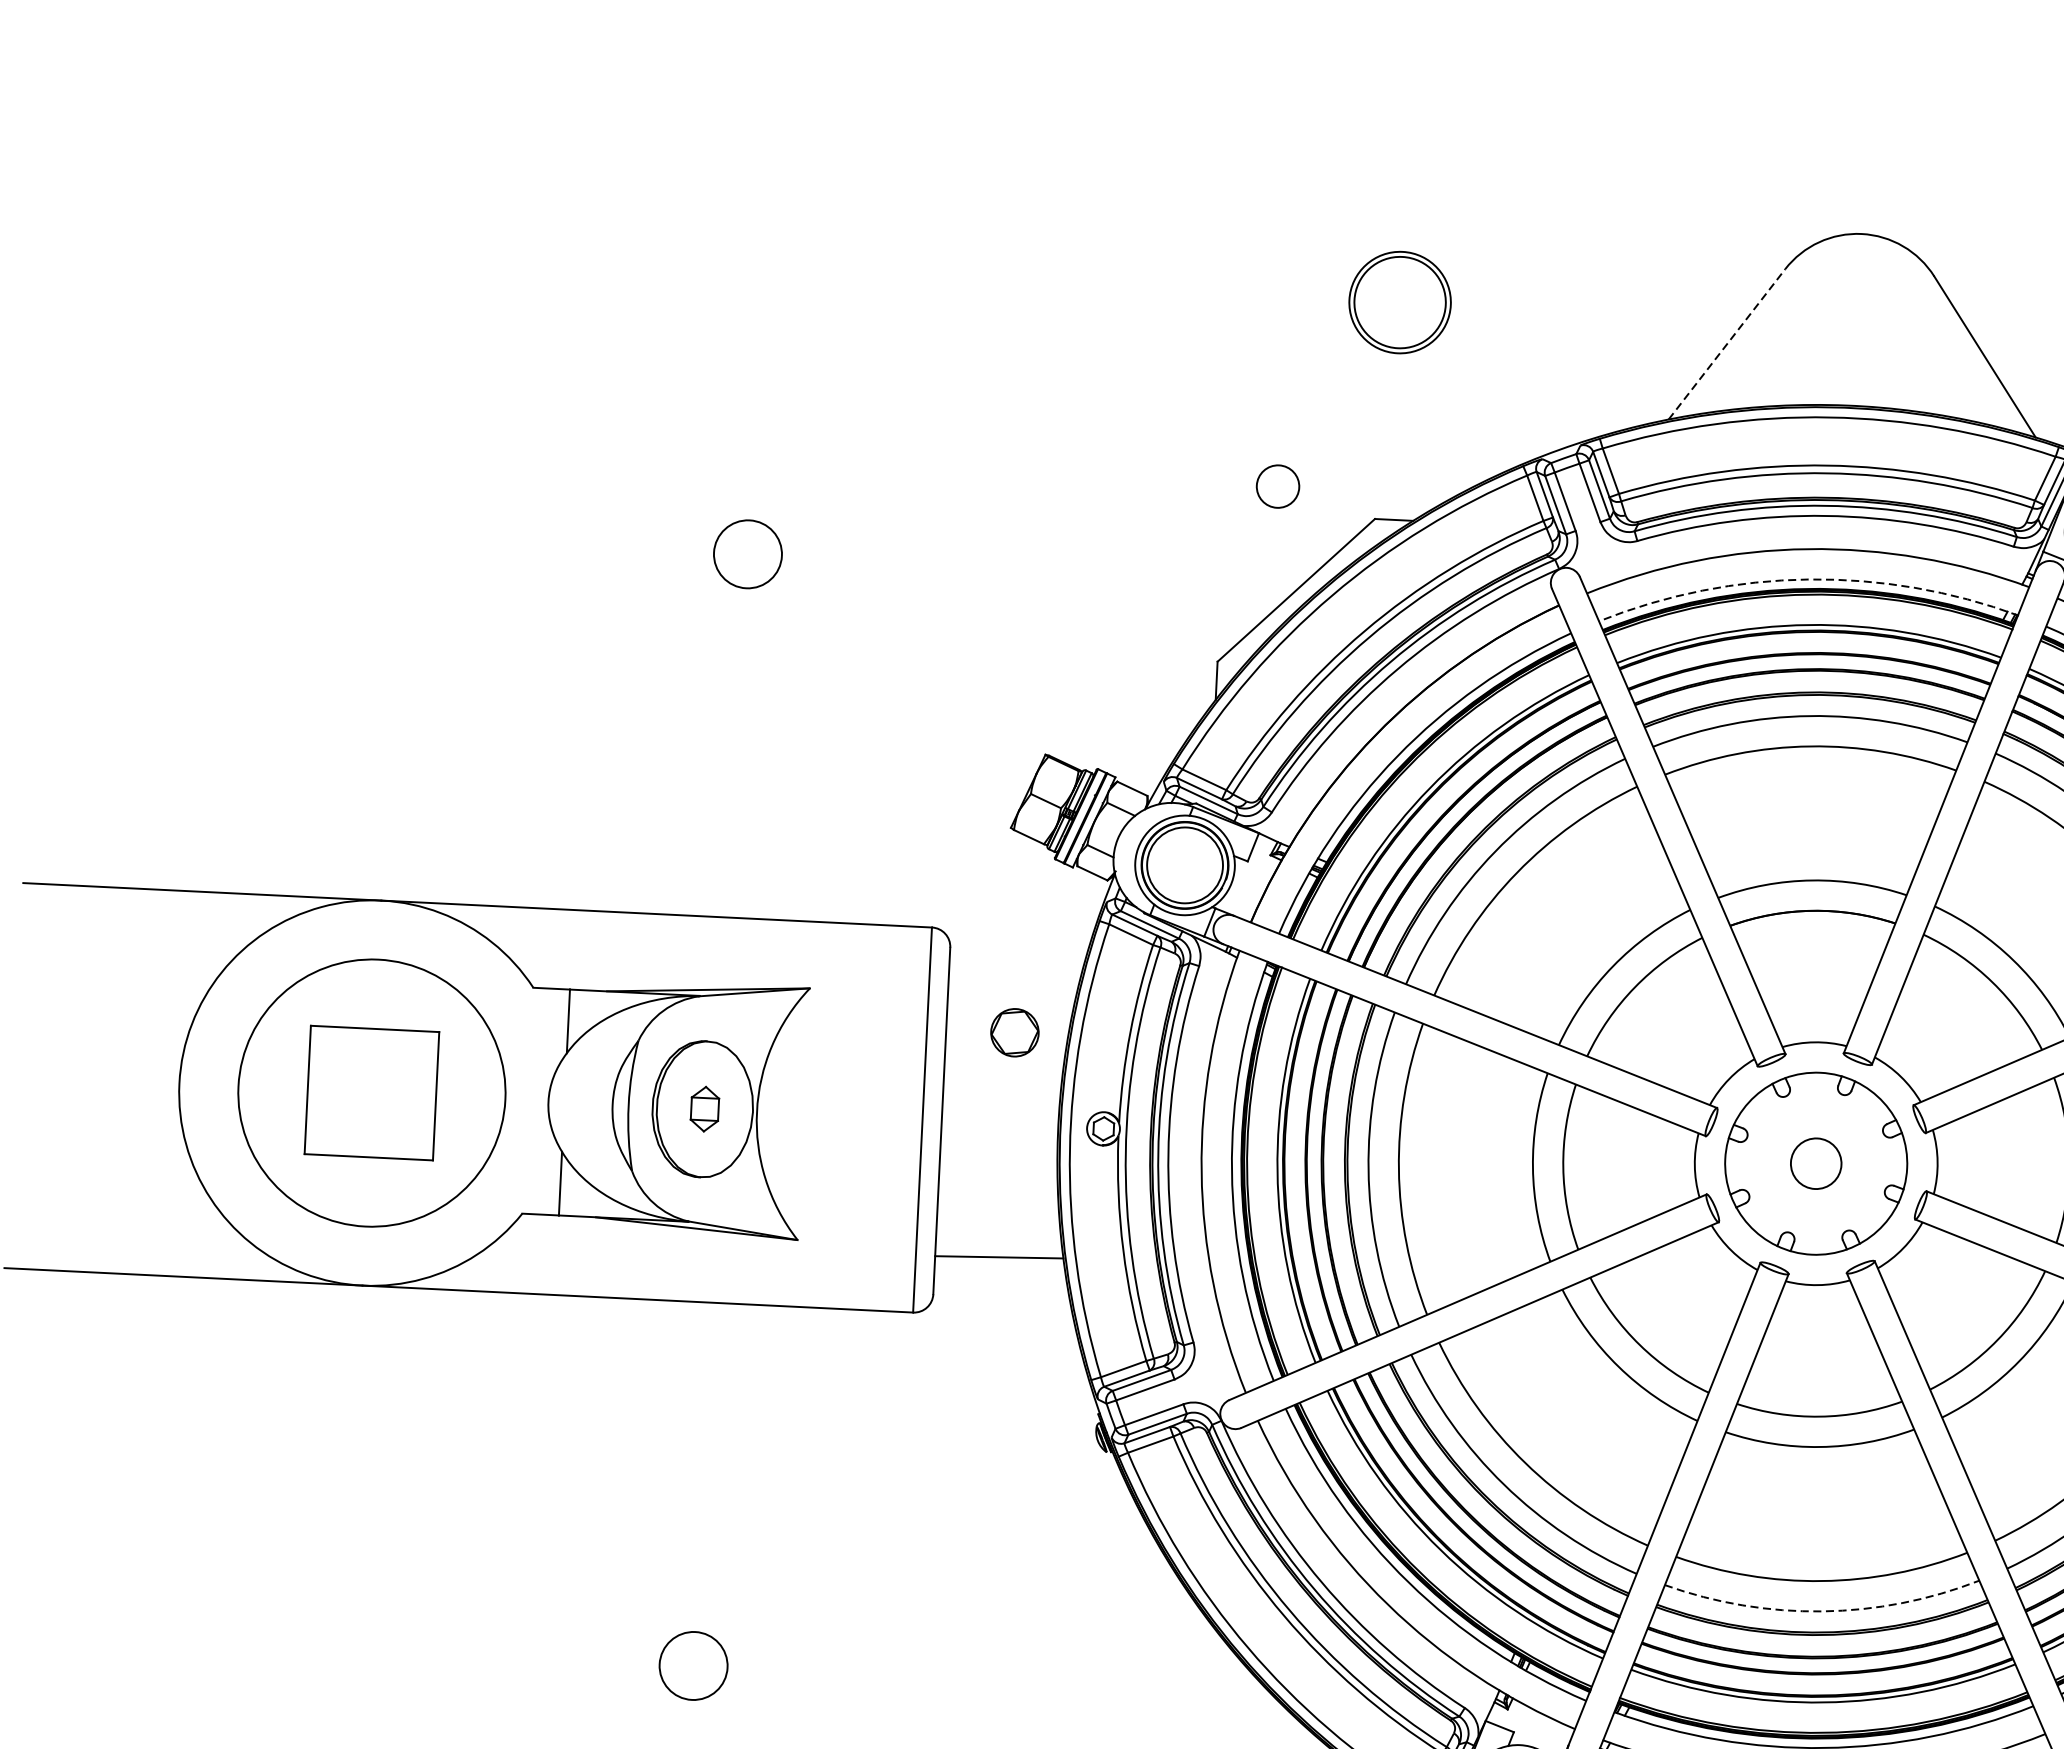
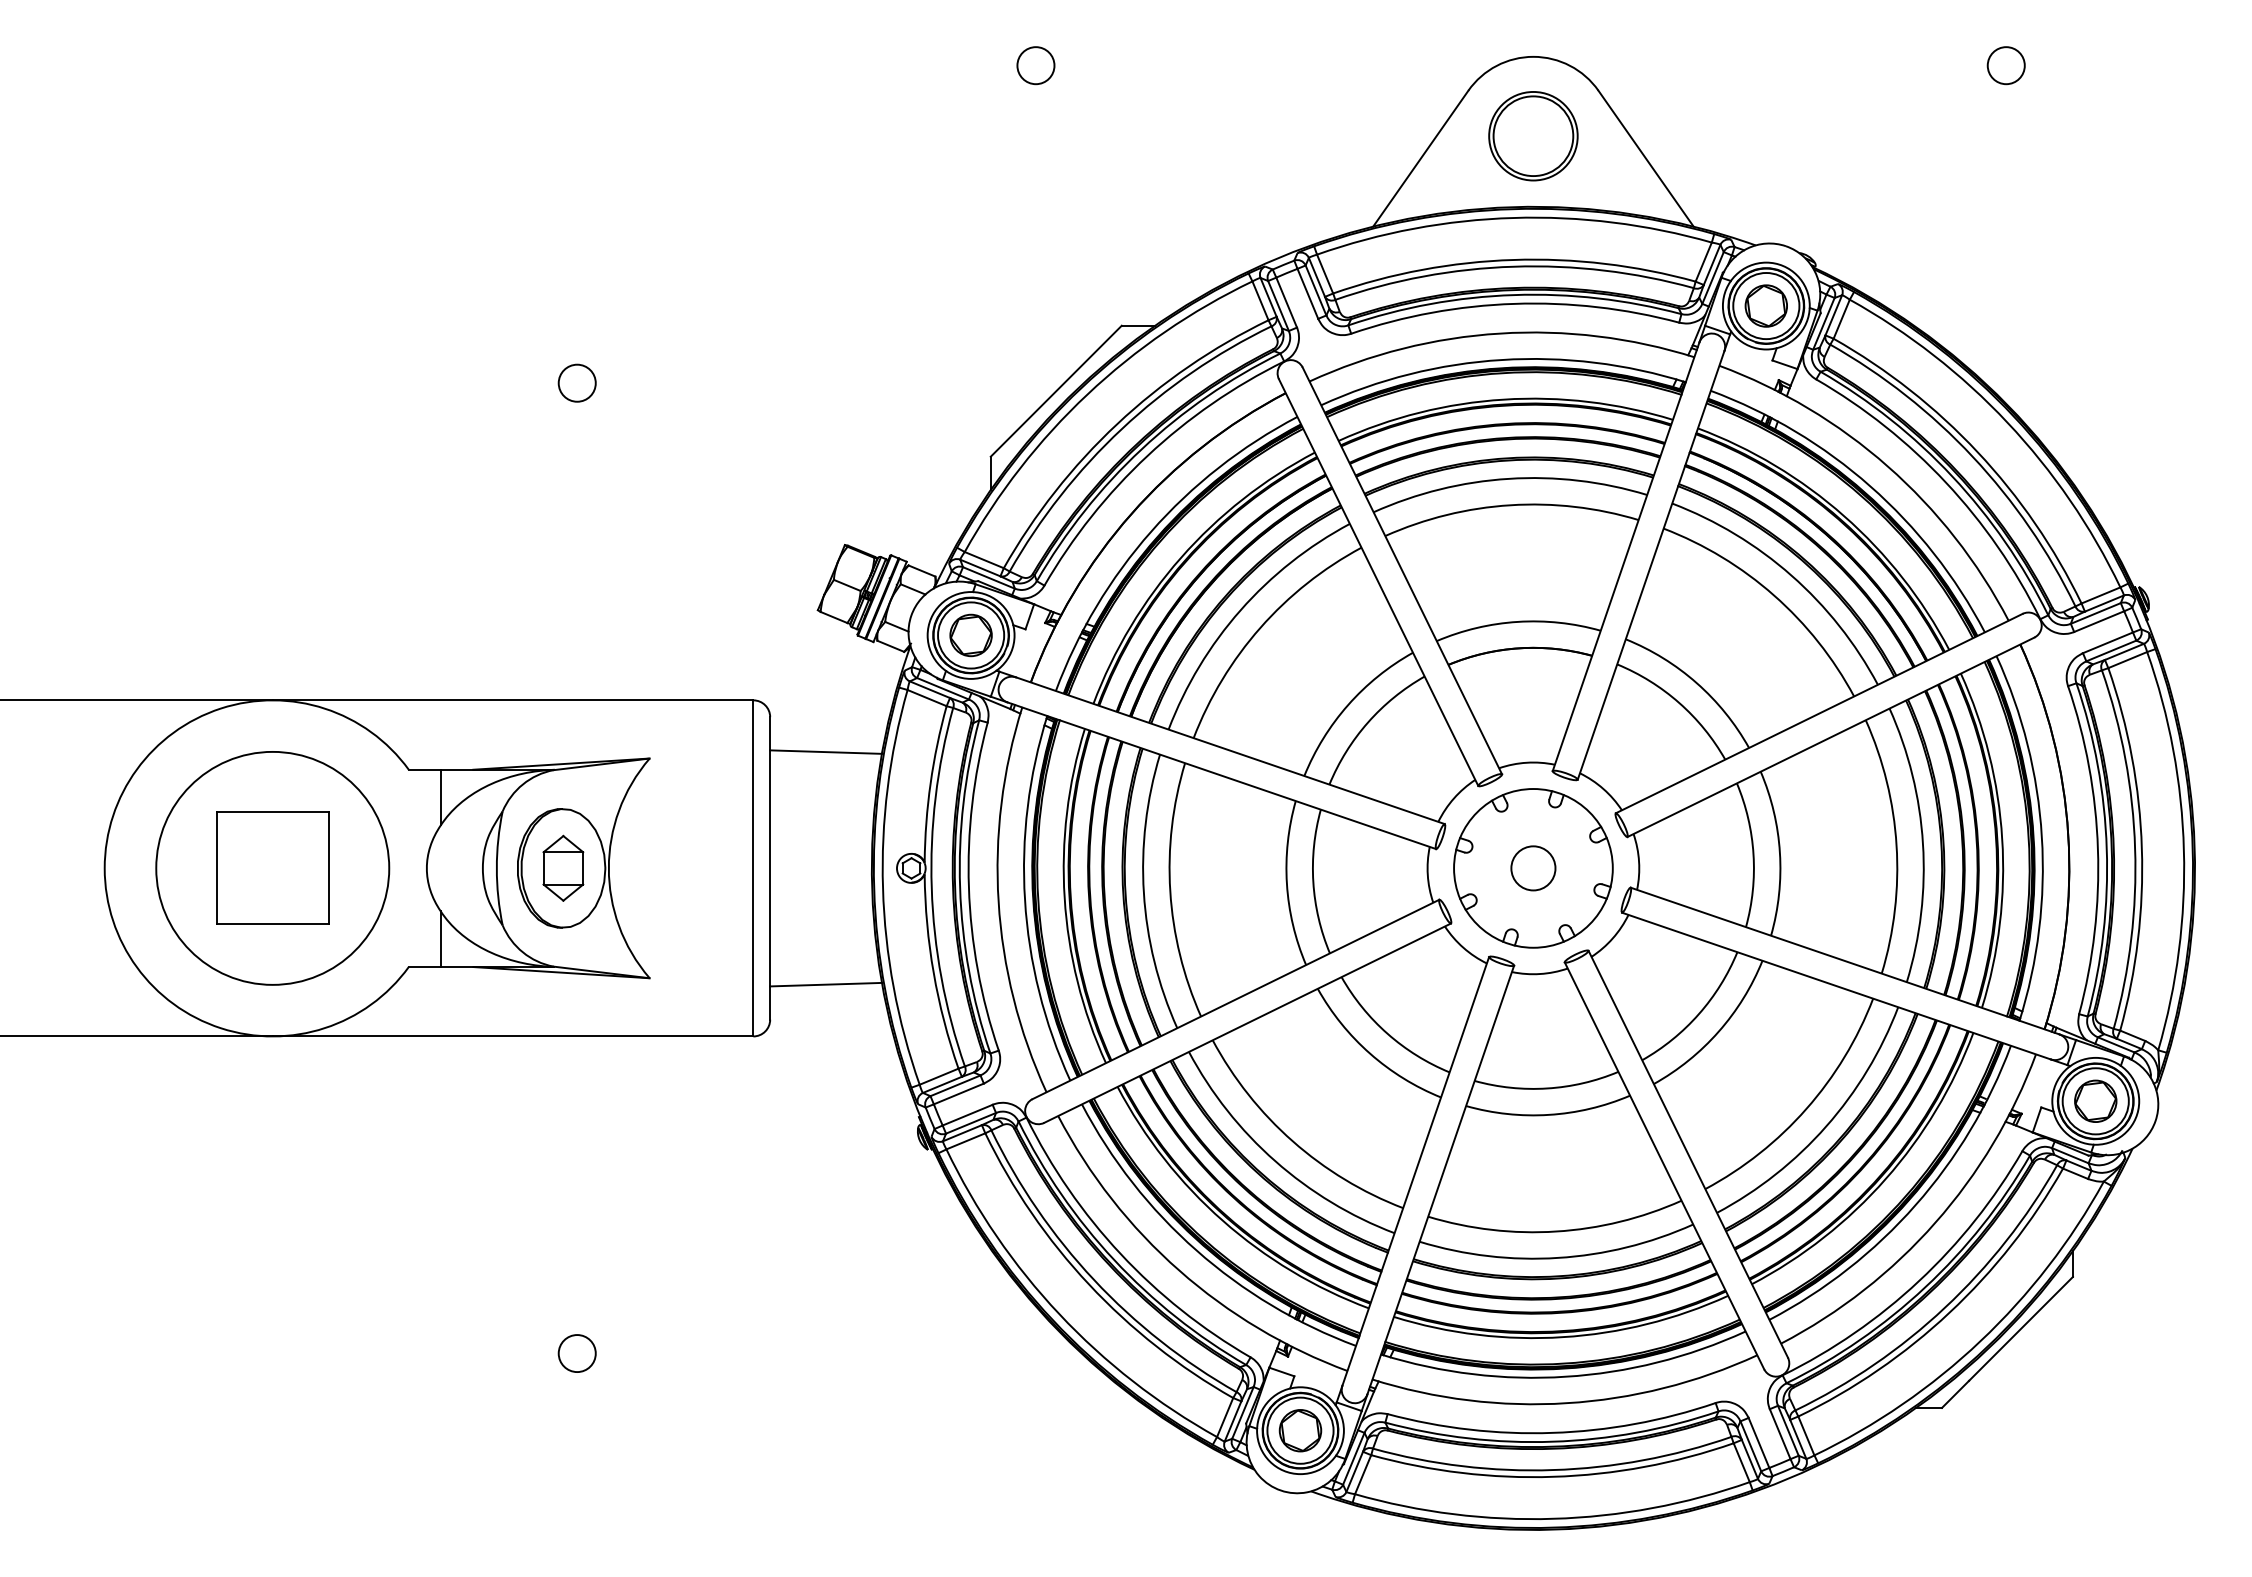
part: (1400, 302) -> (1533, 136), moved
line: (1726, 344) -> (1420, 158), dashed -> solid
circle: (1277, 486) -> (1035, 65), moved
circle: (747, 553) -> (576, 382), size x0.62
arc: (1808, 578) -> (1501, 359), dashed -> solid
line: (1012, 990) -> (826, 751), added
part: (1014, 1032) -> (970, 635), moved
part: (705, 1108) -> (563, 867), size x1.67
arc: (1823, 1610) -> (1558, 1257), dashed -> solid
circle: (692, 1665) -> (576, 1353), size x0.62

